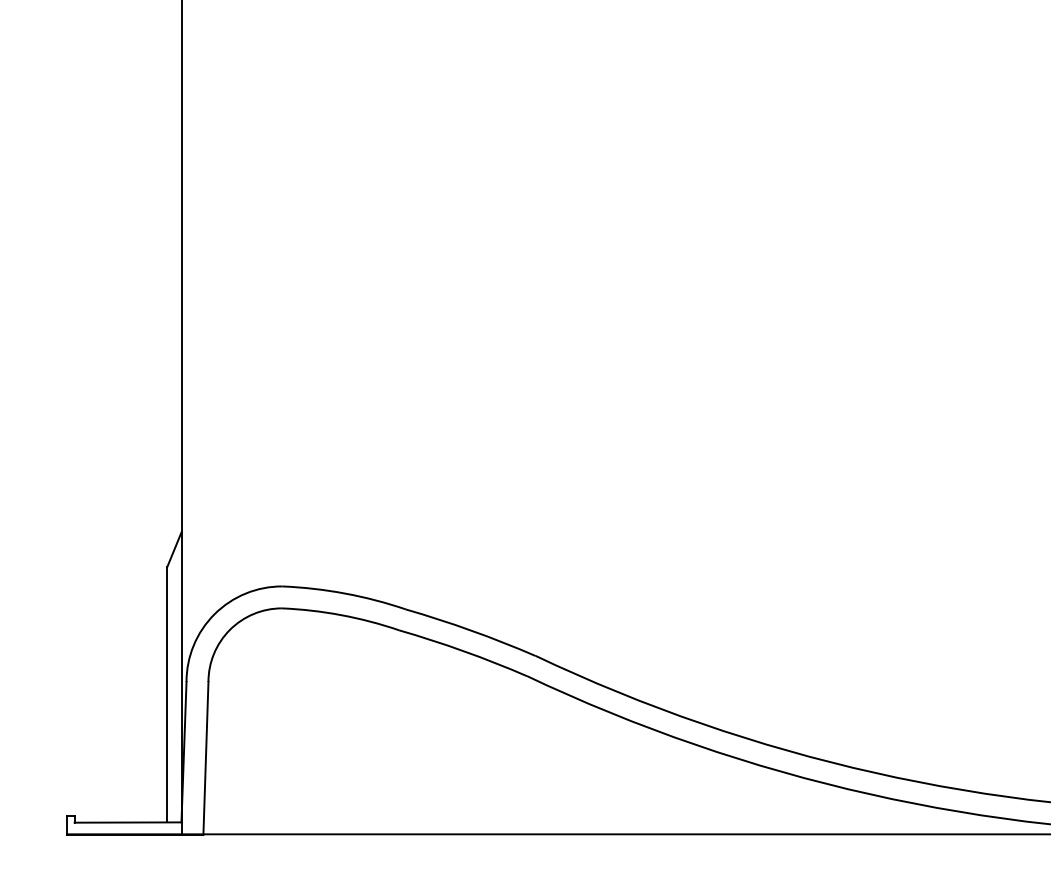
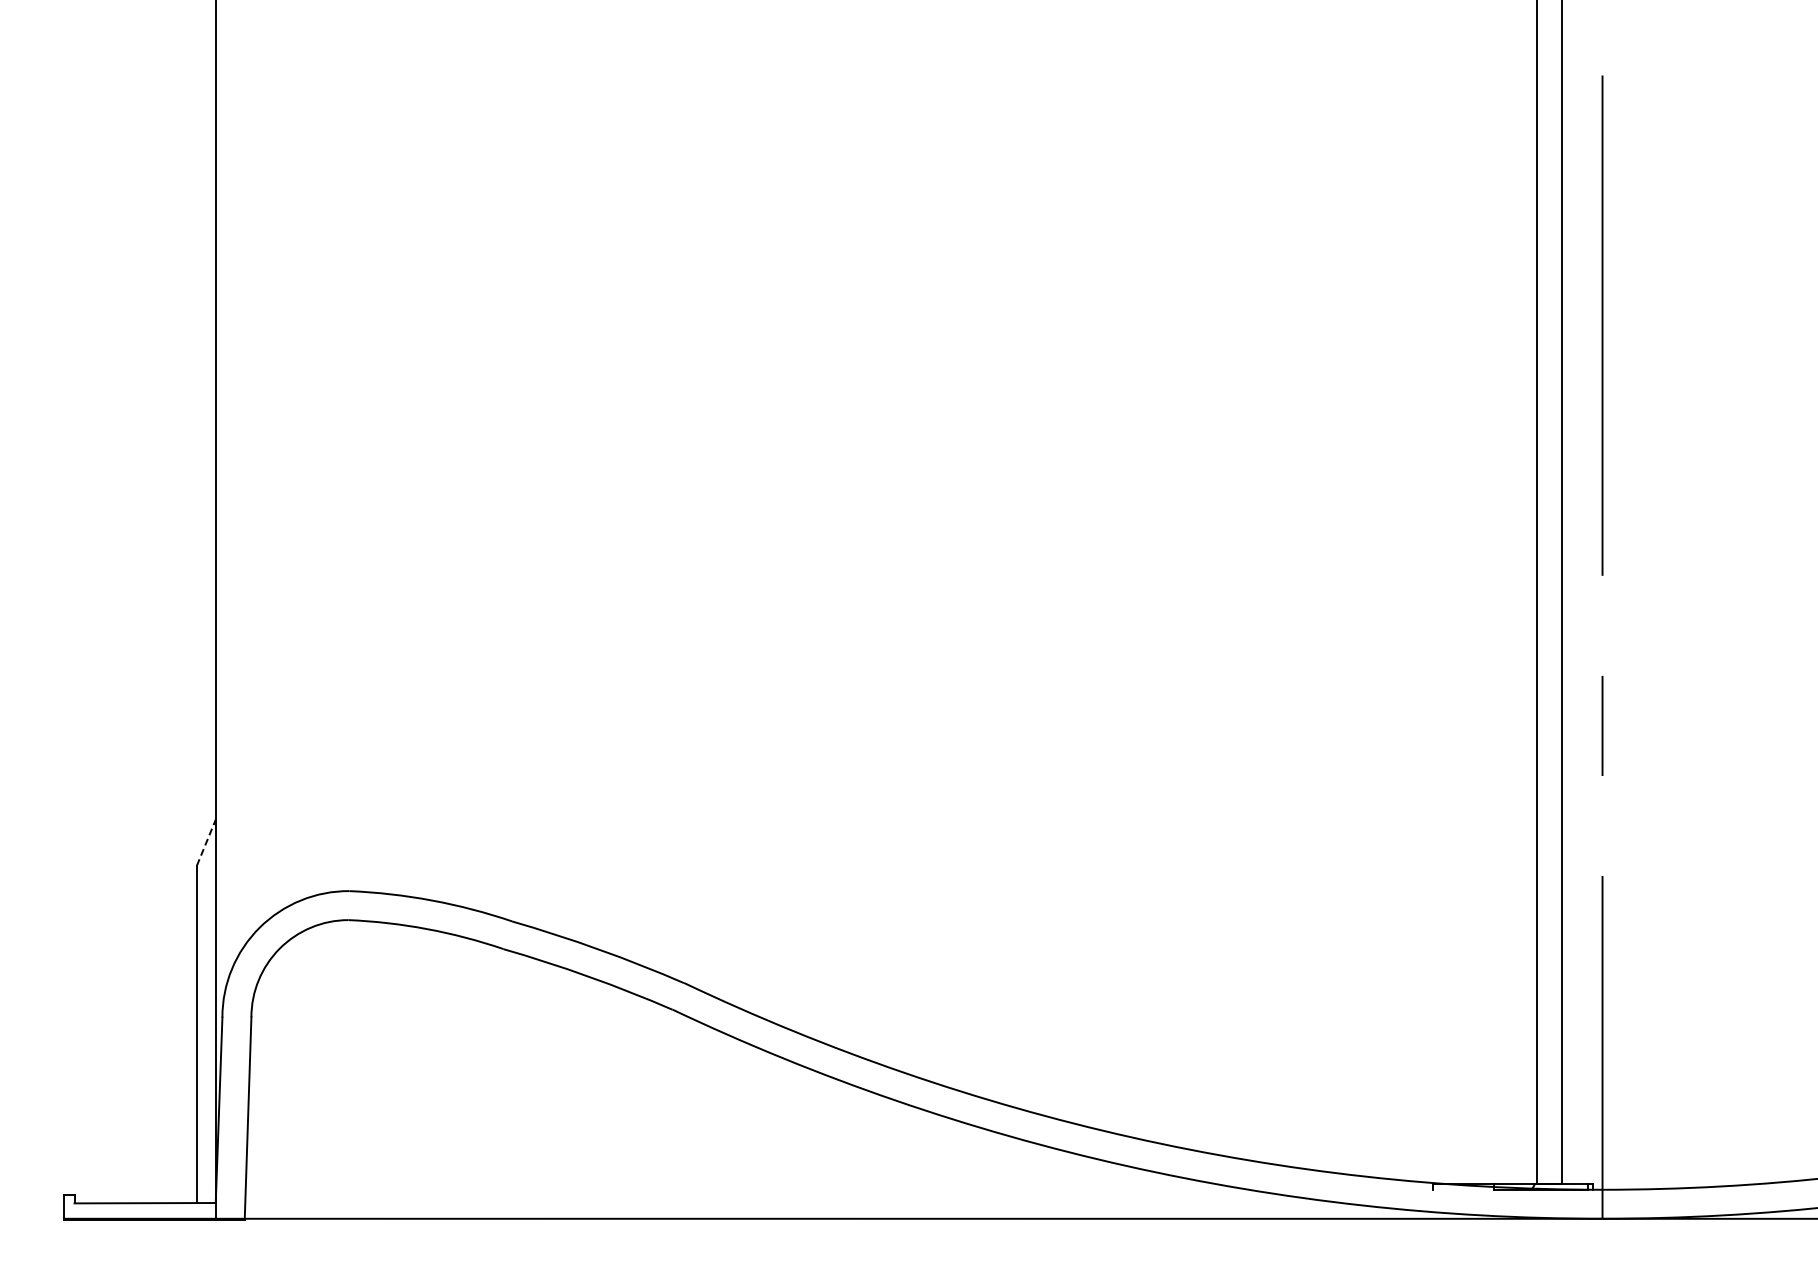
line: (174, 549) -> (206, 842), solid -> dashed

